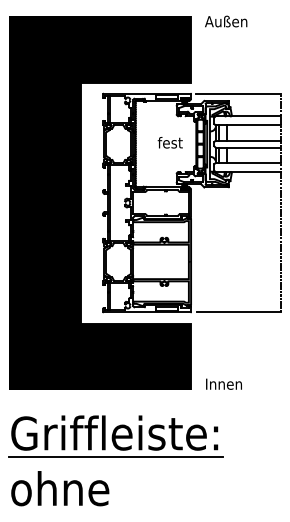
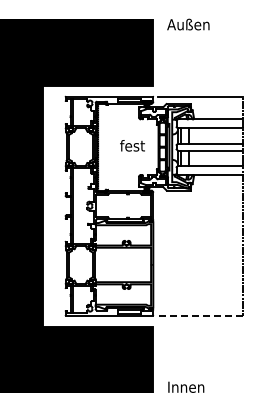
line: (239, 312) -> (201, 315), solid -> dashed

